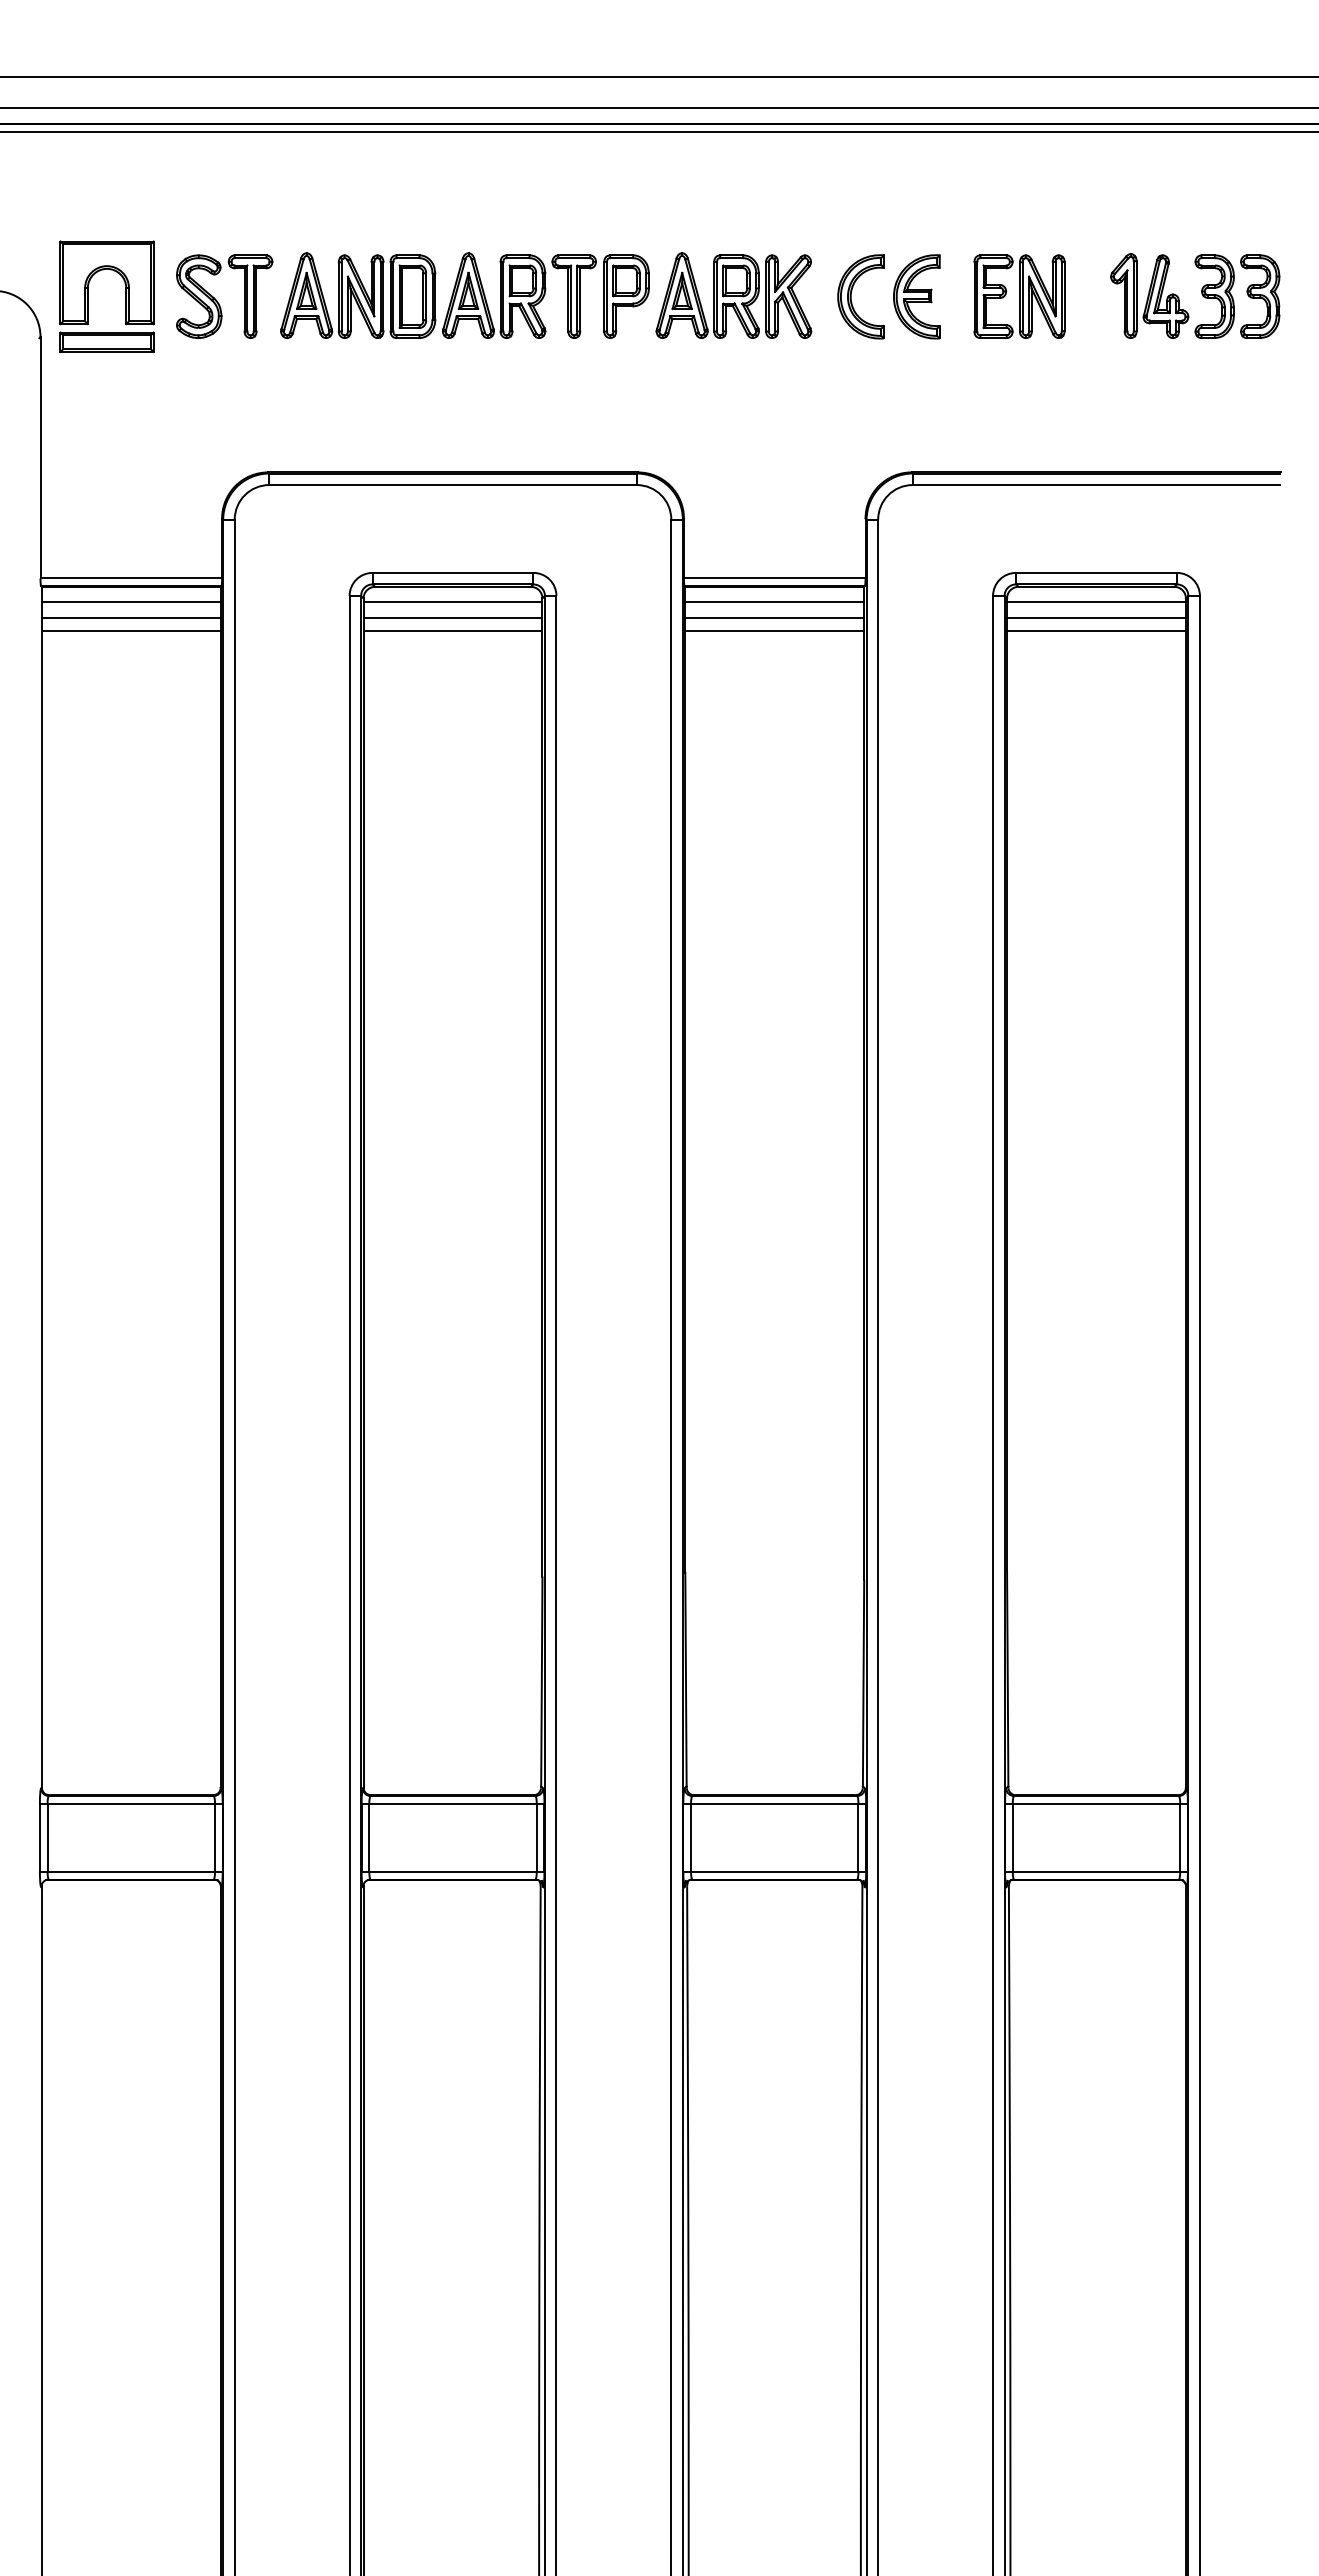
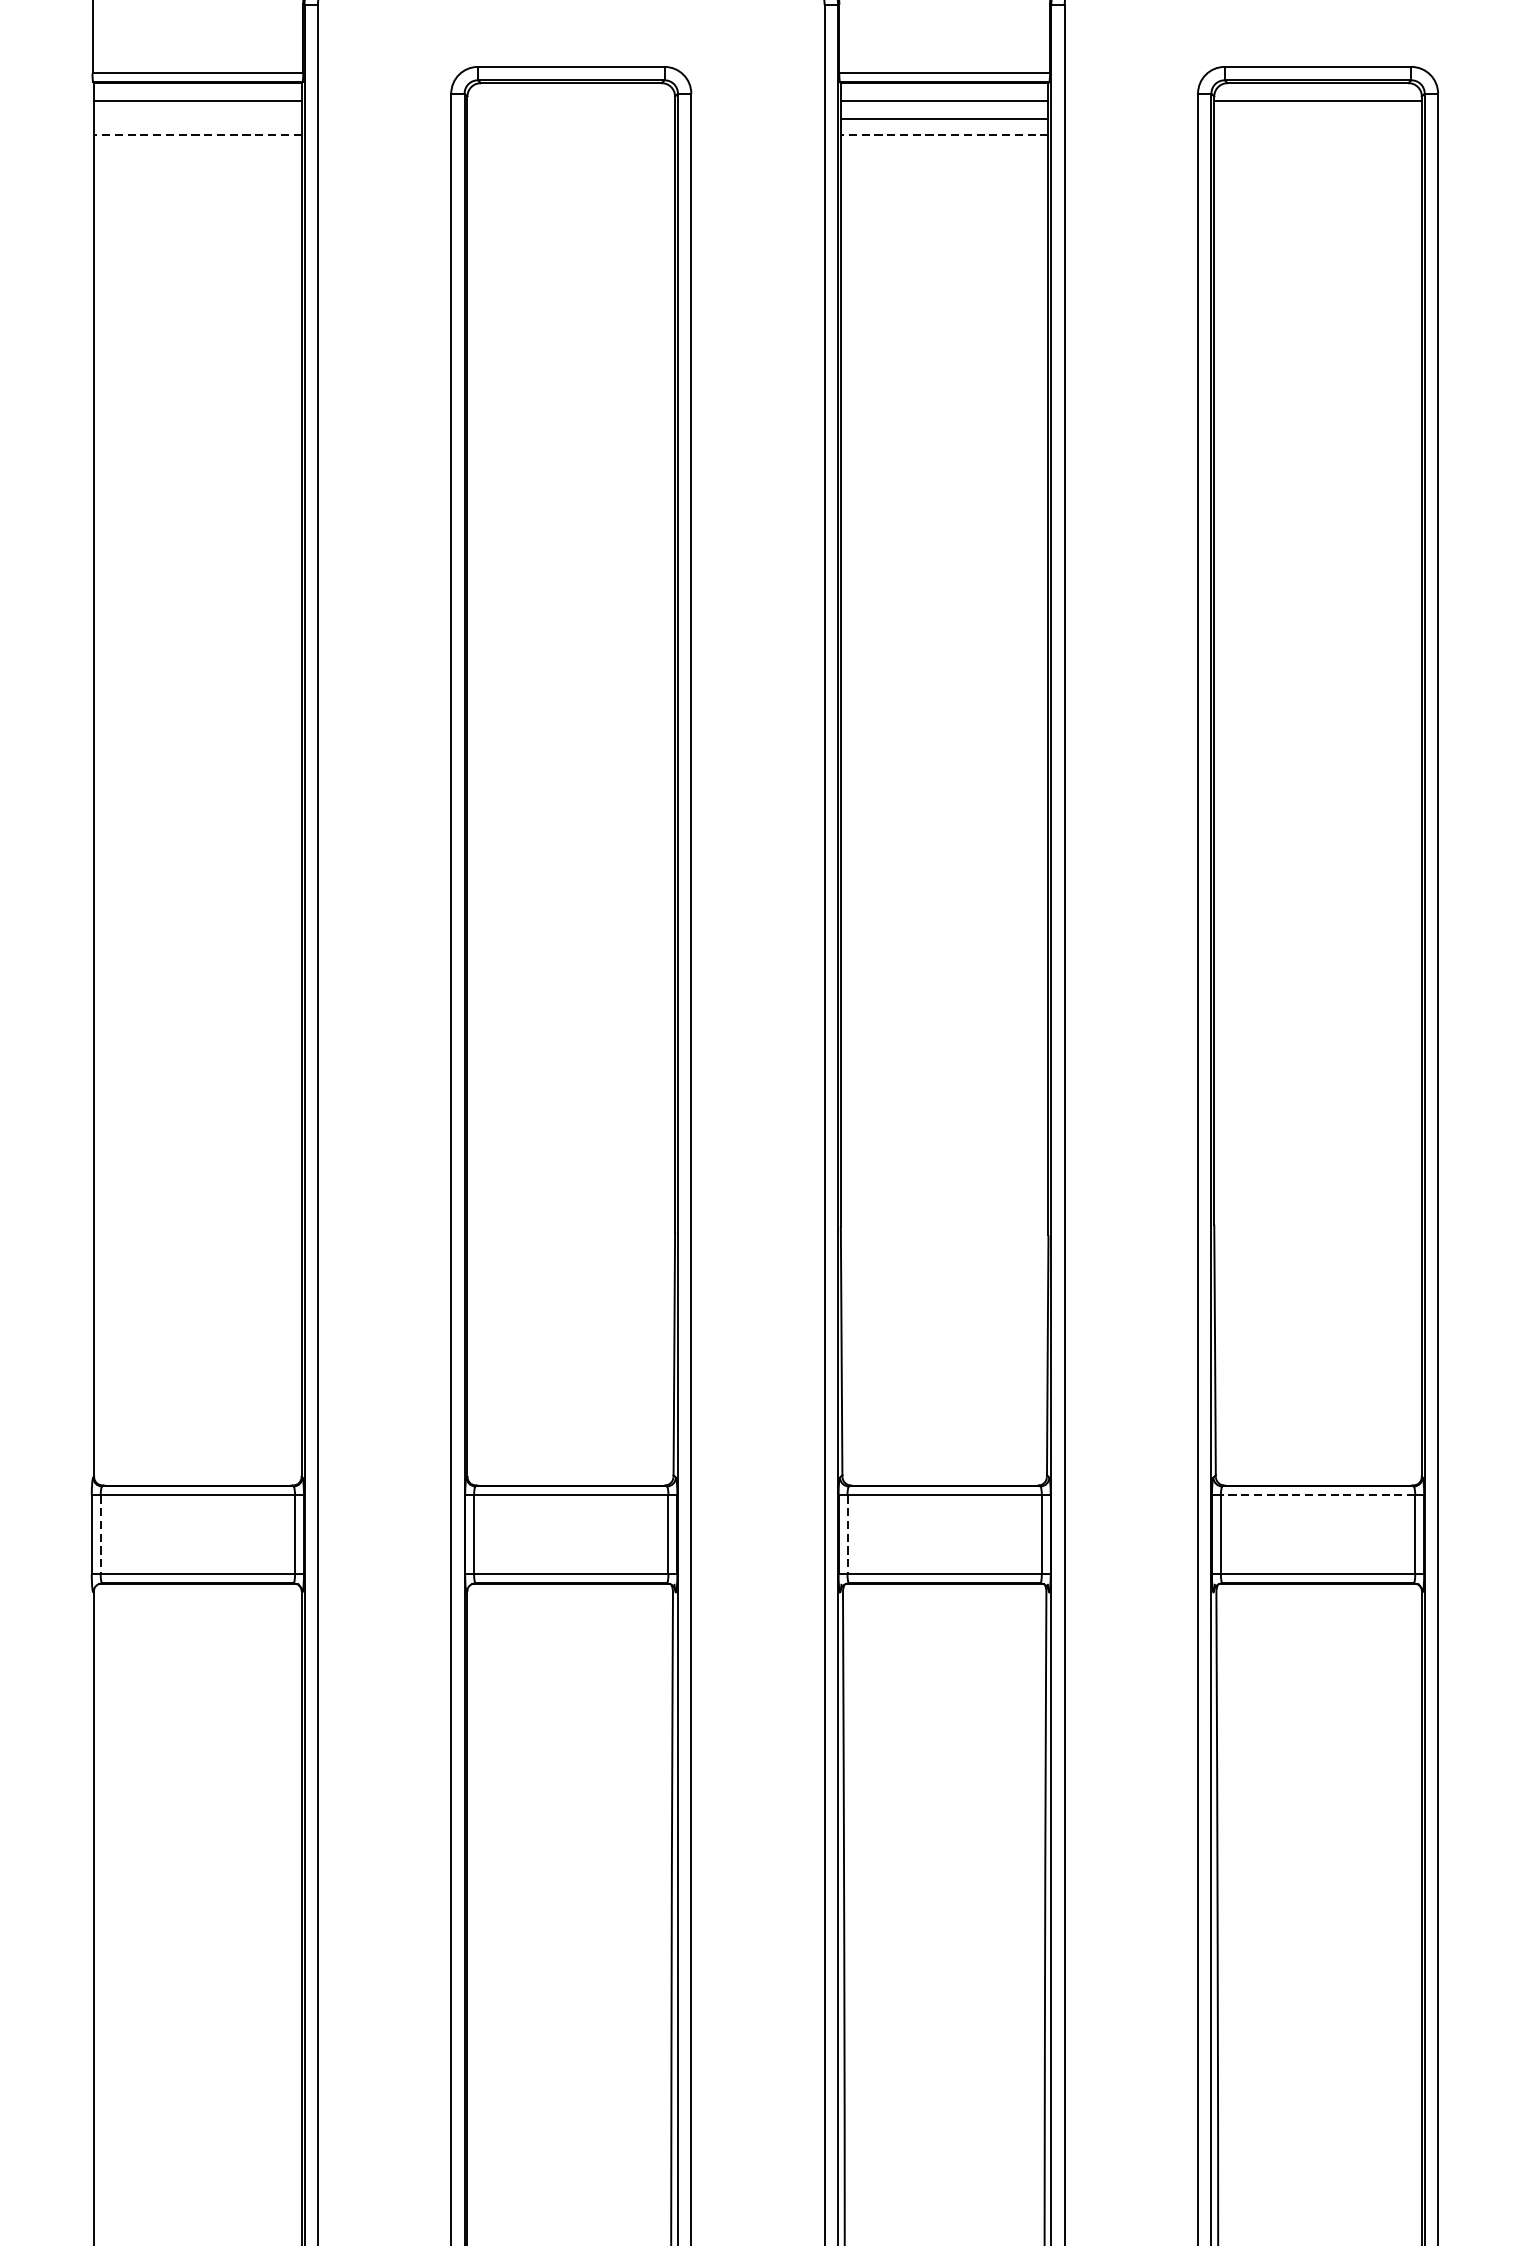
line: (452, 602) -> (570, 101), removed
line: (130, 617) -> (196, 118), removed
line: (452, 617) -> (570, 118), removed
line: (1096, 617) -> (1318, 118), removed
line: (130, 631) -> (196, 134), solid -> dashed
line: (452, 631) -> (570, 134), removed
line: (774, 631) -> (944, 134), solid -> dashed
line: (1096, 631) -> (1318, 134), removed
line: (1096, 1803) -> (1318, 1495), solid -> dashed
line: (47, 1838) -> (100, 1535), solid -> dashed
line: (691, 1838) -> (848, 1535), solid -> dashed

